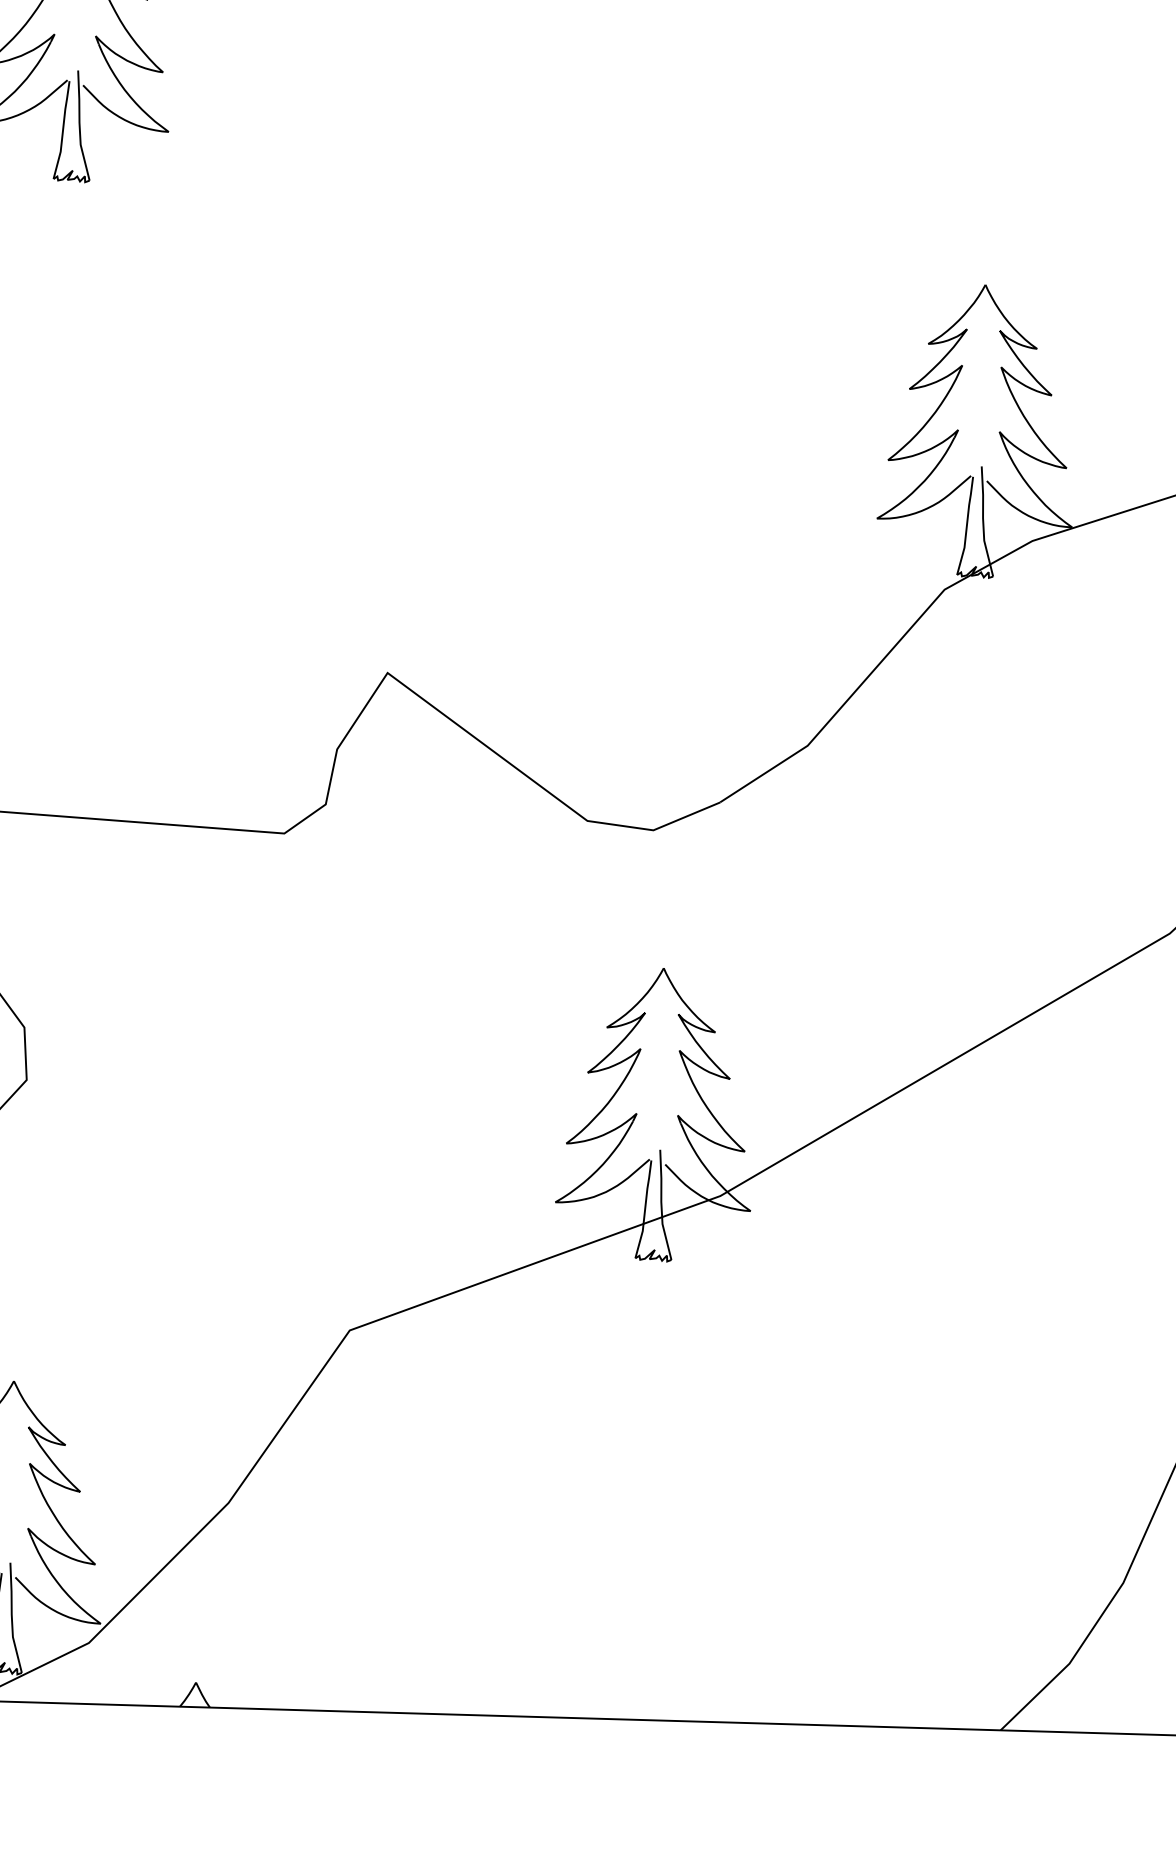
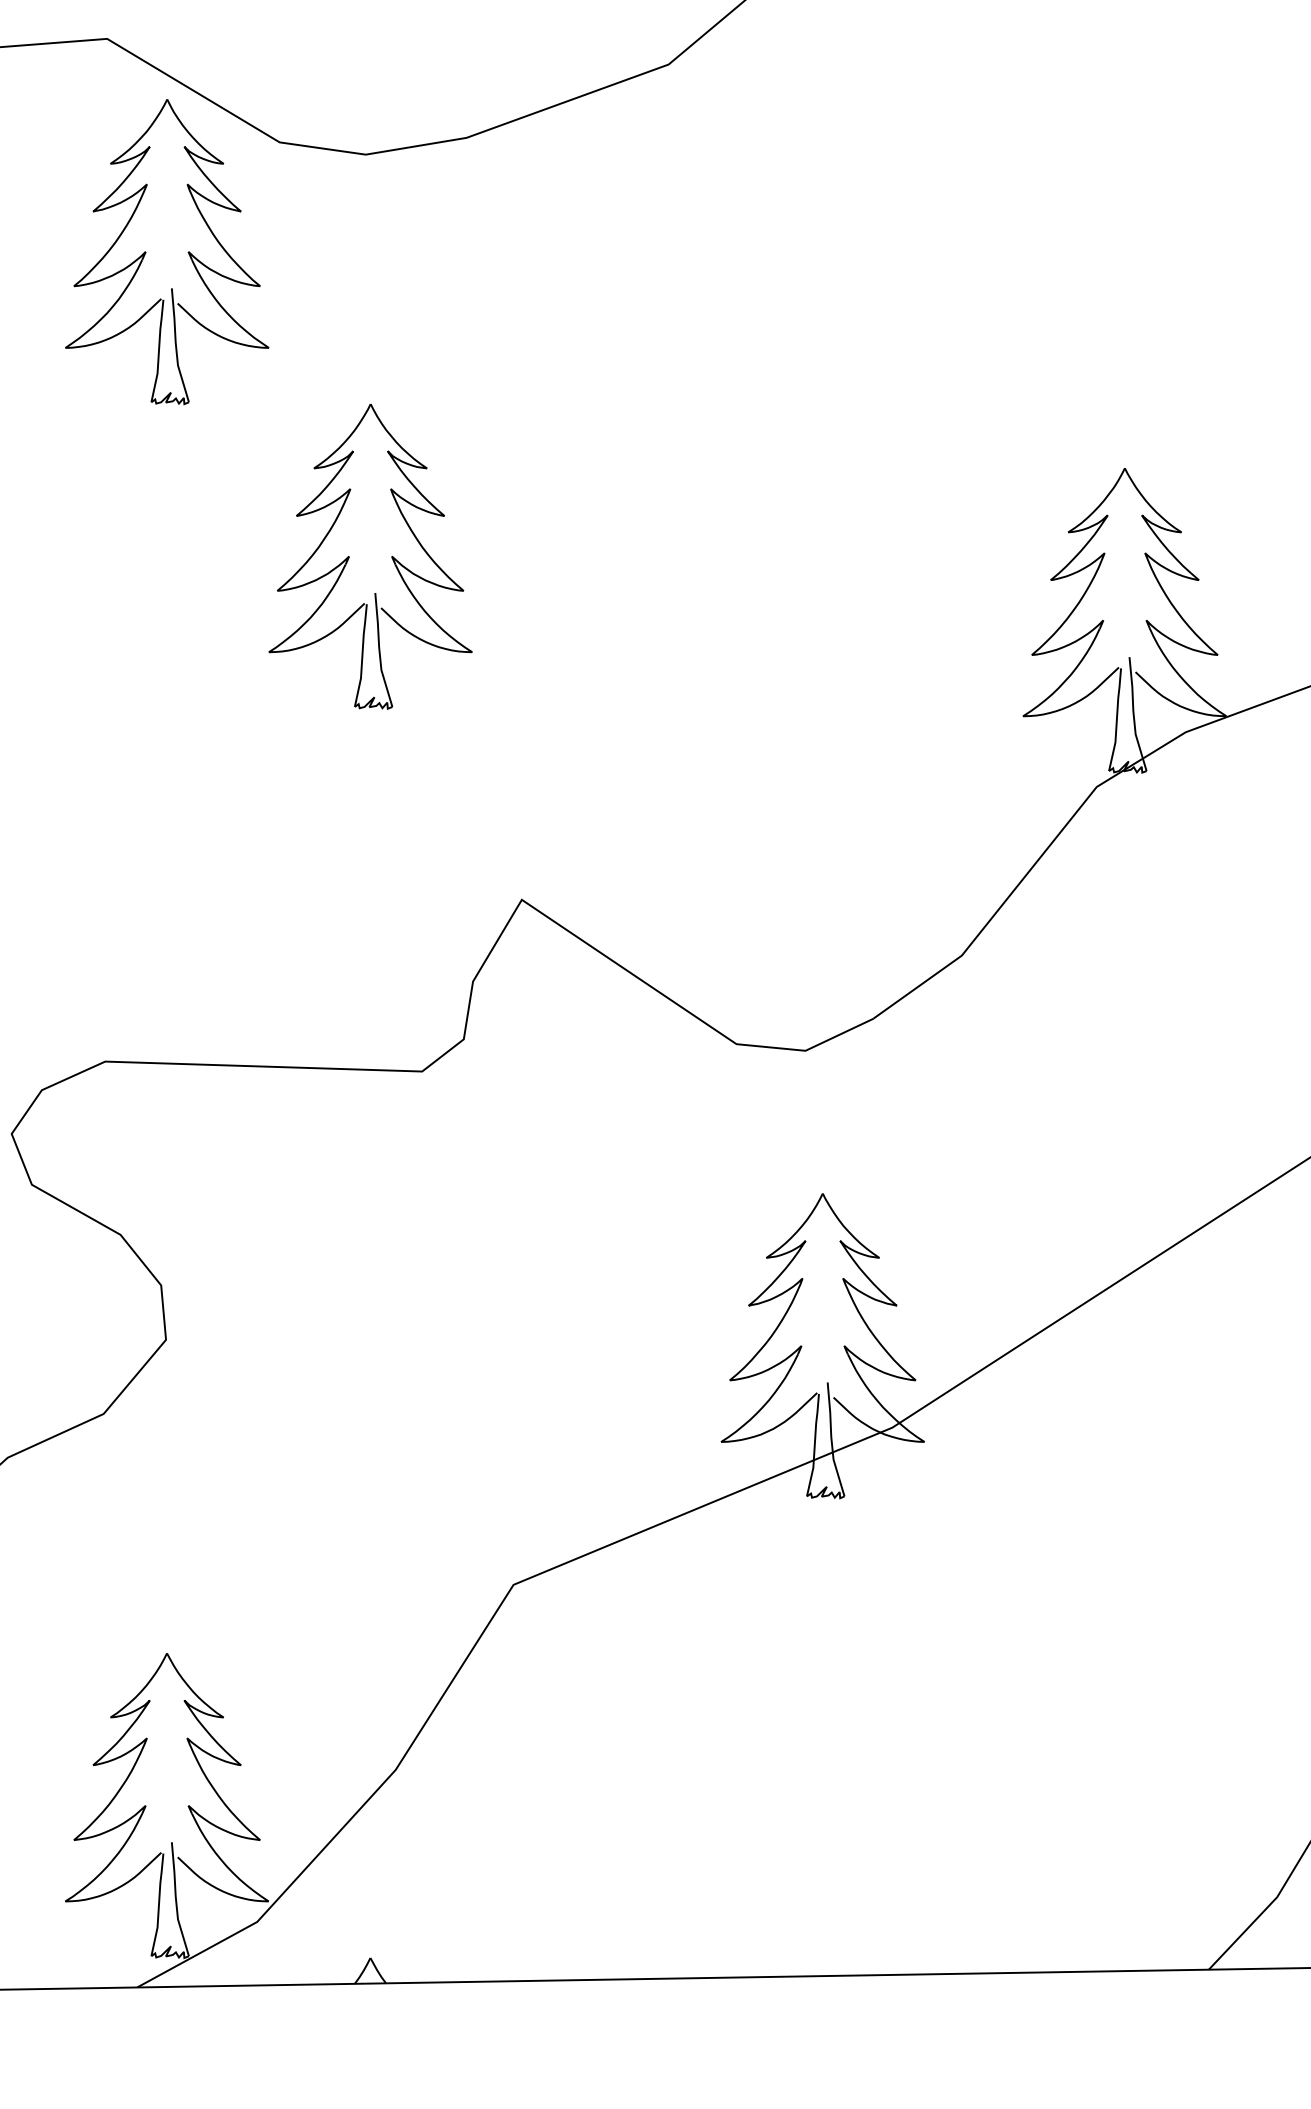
part: (237, 335) -> (349, 556), added

